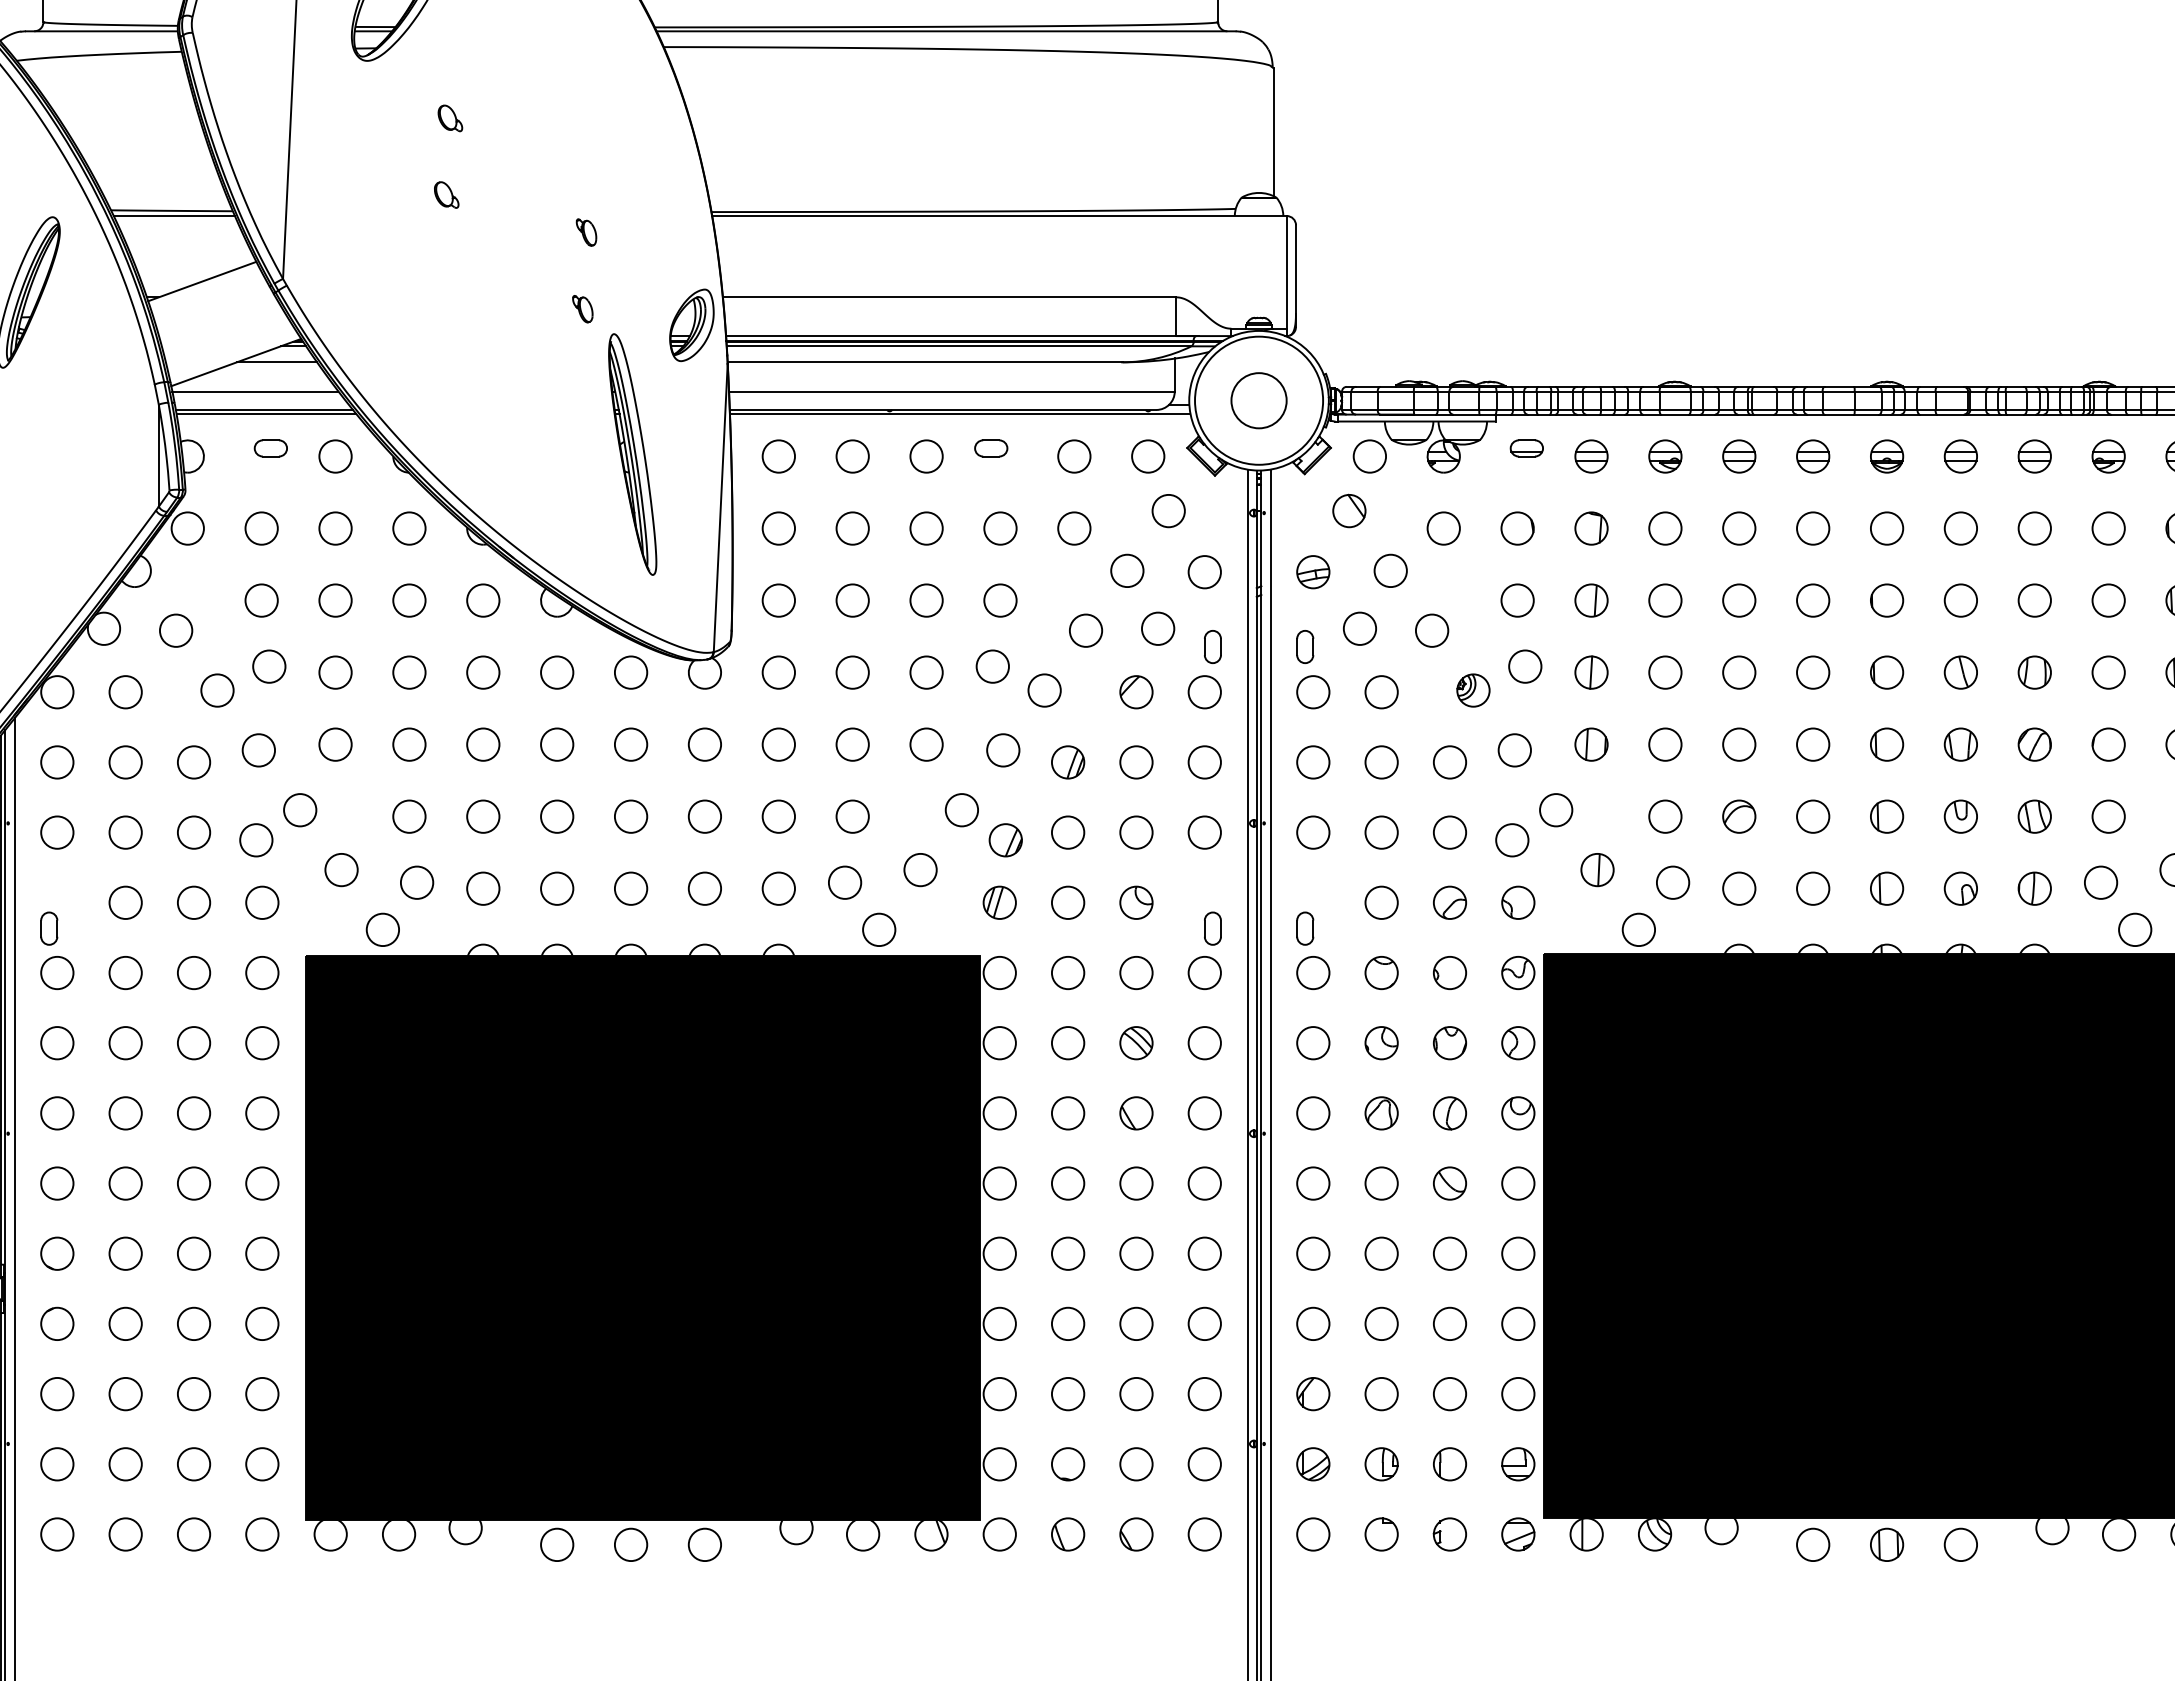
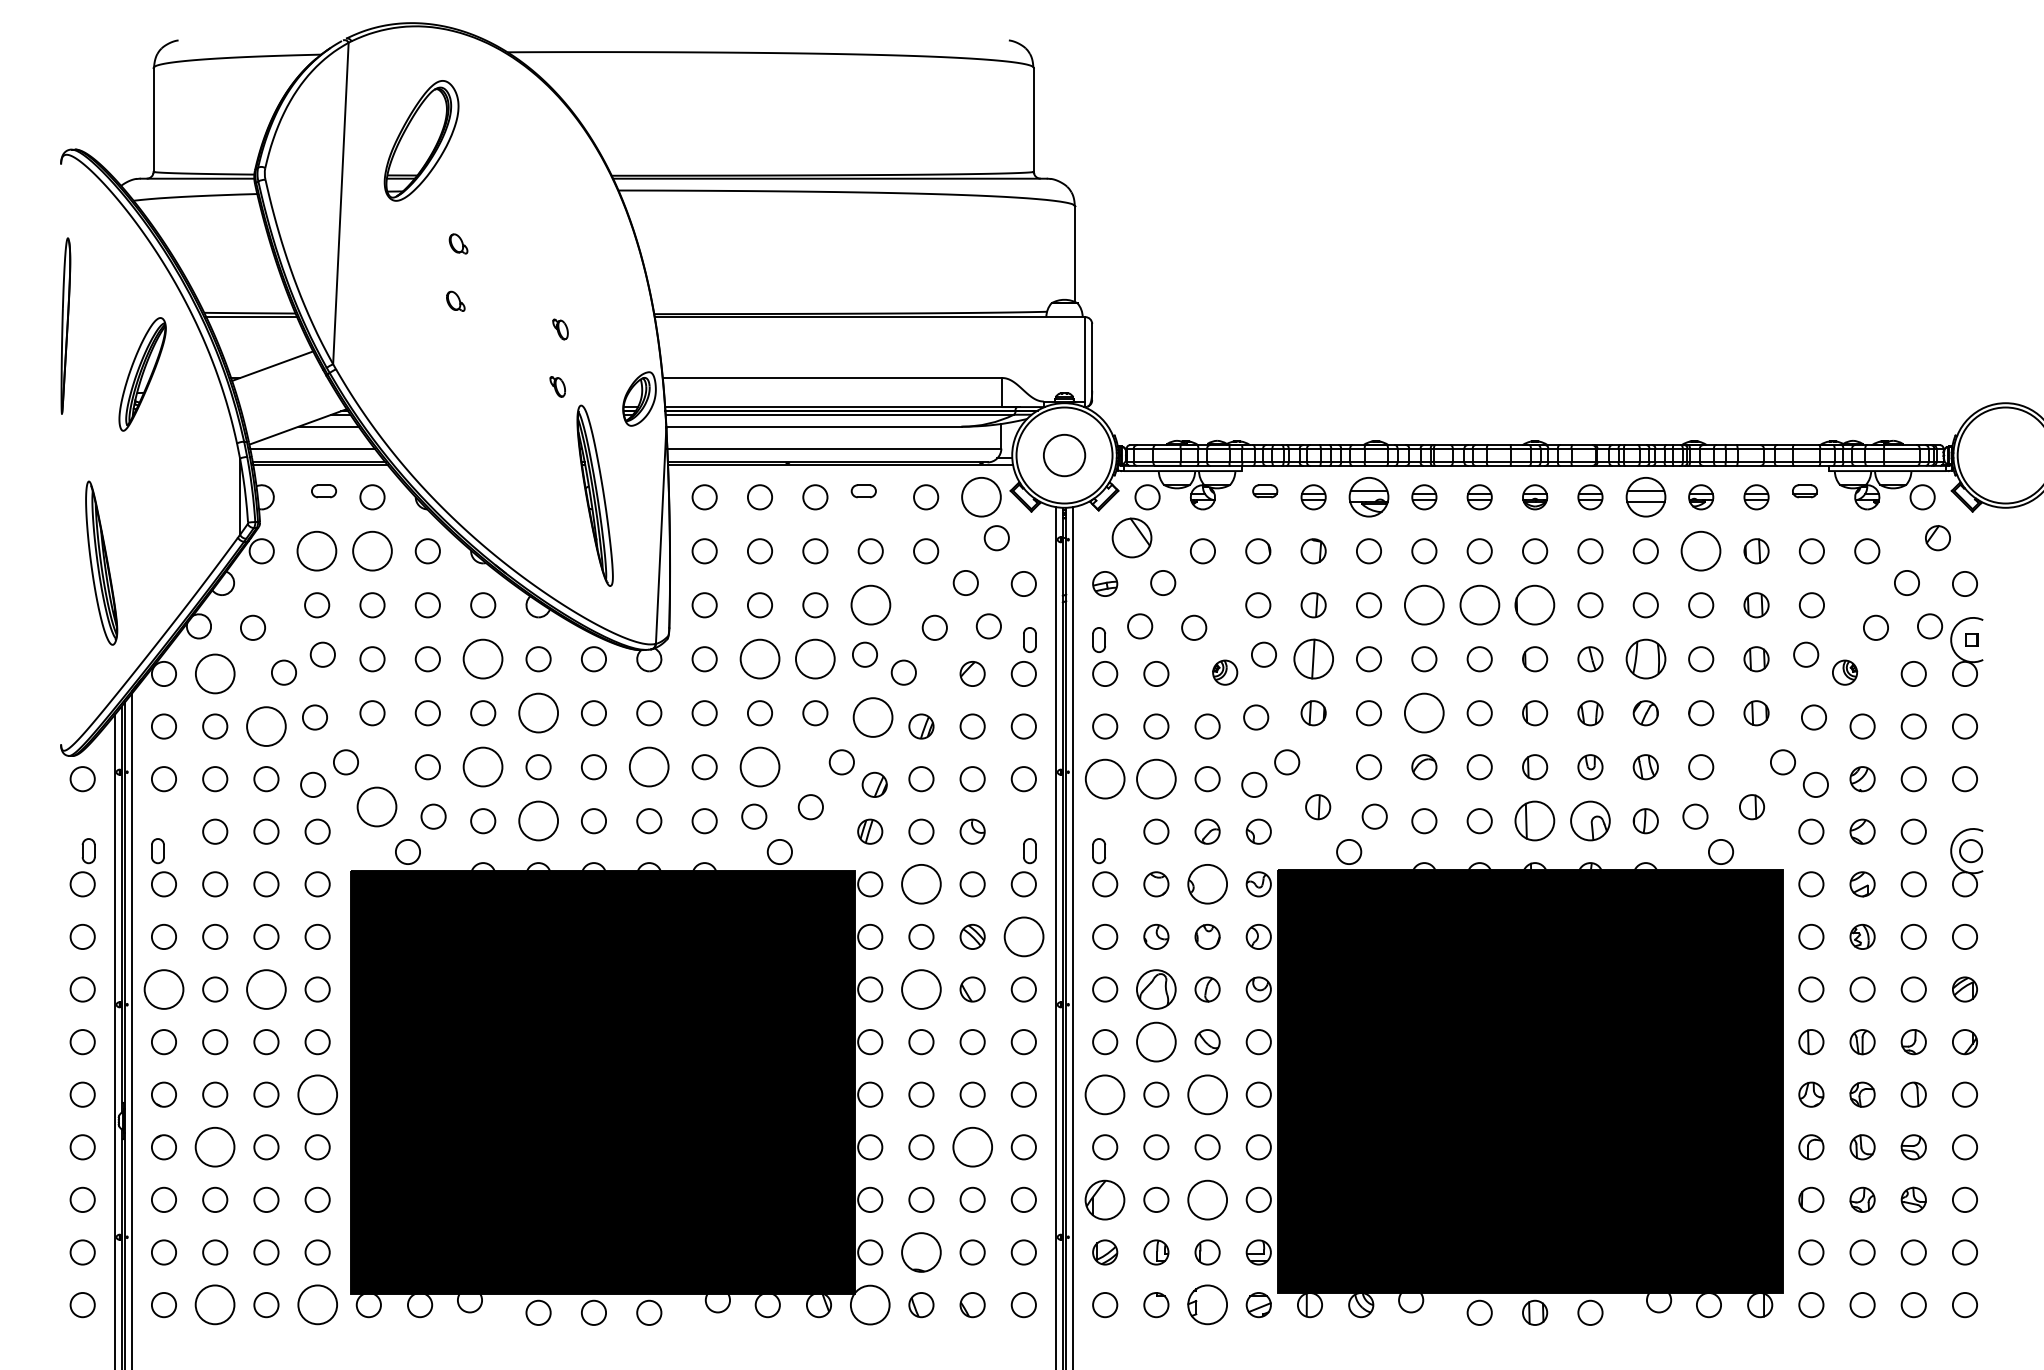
circle: (1148, 456) -> (981, 497), size x1.6
part: (1664, 456) -> (1368, 497), size x1.6
part: (2034, 456) -> (1645, 497), size x1.6
part: (1349, 511) -> (1132, 538), size x1.6
circle: (262, 528) -> (317, 551), size x1.6
circle: (335, 528) -> (372, 551), size x1.6
circle: (2109, 528) -> (1701, 551), size x1.6
circle: (1000, 600) -> (870, 605), size x1.6
circle: (1739, 600) -> (1424, 605), size x1.6
circle: (1812, 600) -> (1479, 605), size x1.6
circle: (1887, 600) -> (1535, 605), size x1.6
circle: (483, 672) -> (483, 659), size x1.6
circle: (852, 672) -> (759, 659), size x1.6
circle: (926, 672) -> (815, 659), size x1.6
part: (1591, 672) -> (1313, 659), size x1.6
part: (2034, 672) -> (1645, 659), size x1.6
circle: (126, 691) -> (215, 673), size x1.6
circle: (557, 745) -> (538, 713), size x1.6
circle: (1739, 745) -> (1424, 713), size x1.6
circle: (1002, 750) -> (872, 717), size x1.6
circle: (194, 762) -> (266, 726), size x1.6
circle: (483, 817) -> (483, 767), size x1.6
circle: (705, 817) -> (649, 767), size x1.6
circle: (852, 817) -> (759, 767), size x1.6
circle: (1313, 833) -> (1105, 779), size x1.6
circle: (1381, 833) -> (1156, 779), size x1.6
circle: (340, 870) -> (376, 807), size x1.6
circle: (557, 889) -> (538, 821), size x1.6
part: (1887, 889) -> (1535, 821), size x1.6
part: (1960, 889) -> (1590, 821), size x1.6
circle: (1068, 973) -> (921, 884), size x1.6
part: (1449, 973) -> (1207, 884), size x1.6
circle: (1204, 1042) -> (1023, 936), size x1.6
circle: (56, 1113) -> (163, 989), size x1.6
circle: (194, 1113) -> (266, 989), size x1.6
circle: (1068, 1113) -> (921, 989), size x1.6
part: (1381, 1113) -> (1156, 989), size x1.6
circle: (1381, 1184) -> (1156, 1042), size x1.6
circle: (262, 1253) -> (317, 1094), size x1.6
circle: (1313, 1253) -> (1105, 1094), size x1.6
circle: (1449, 1253) -> (1207, 1094), size x1.6
circle: (126, 1324) -> (215, 1147), size x1.6
circle: (1136, 1324) -> (972, 1147), size x1.6
part: (1313, 1393) -> (1105, 1199), size x1.6
circle: (1449, 1393) -> (1207, 1199), size x1.6
circle: (1068, 1464) -> (921, 1252), size x1.6
circle: (1000, 1533) -> (870, 1304), size x1.6
circle: (126, 1535) -> (215, 1305), size x1.6
circle: (262, 1535) -> (317, 1305), size x1.6
part: (1449, 1535) -> (1207, 1305), size x1.6

